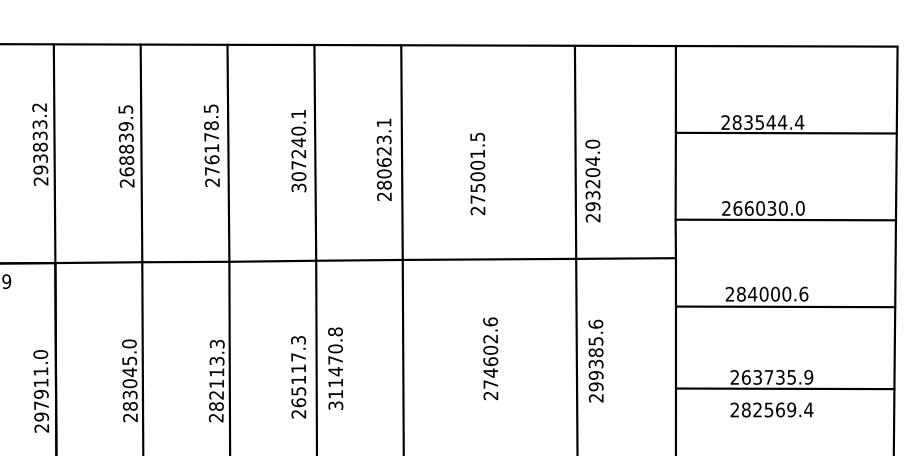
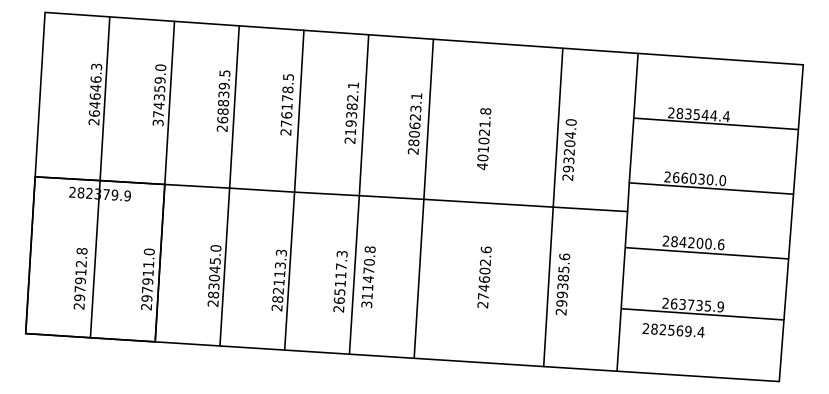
text: (40, 144) -> (159, 95), 293833.2 -> 374359.0
text: (298, 158) -> (351, 118), 307240.1 -> 219382.1
text: (477, 174) -> (483, 139), 275001.5 -> 401021.8
text: (764, 293) -> (691, 242), 284000.6 -> 284200.6
text: (771, 410) -> (673, 330), moved

